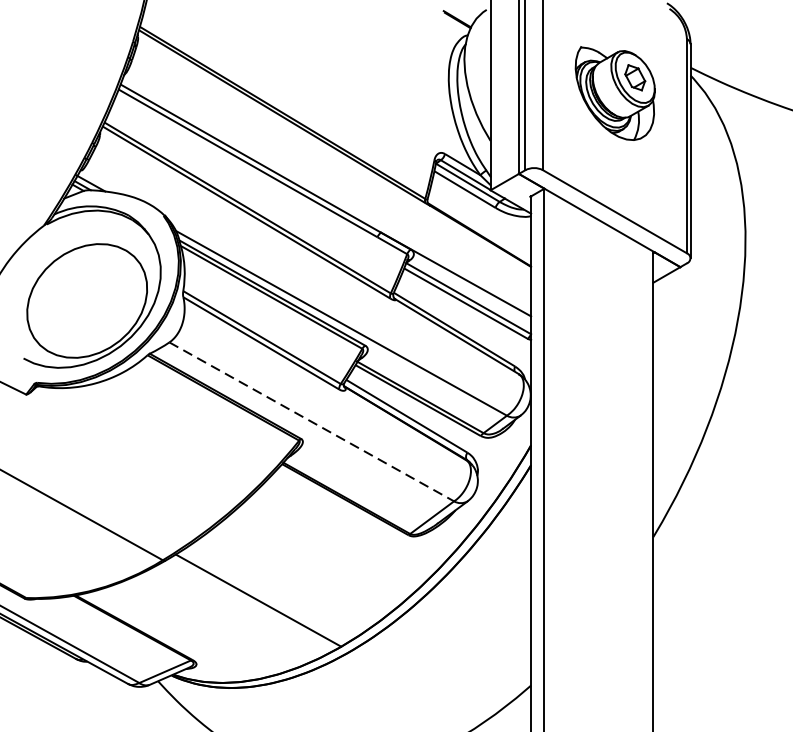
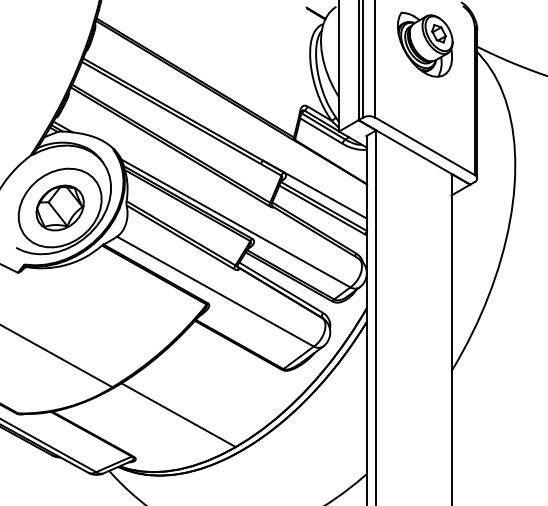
part: (615, 93) -> (425, 44), moved
part: (86, 300) -> (59, 207), added
line: (311, 421) -> (215, 291), dashed -> solid

